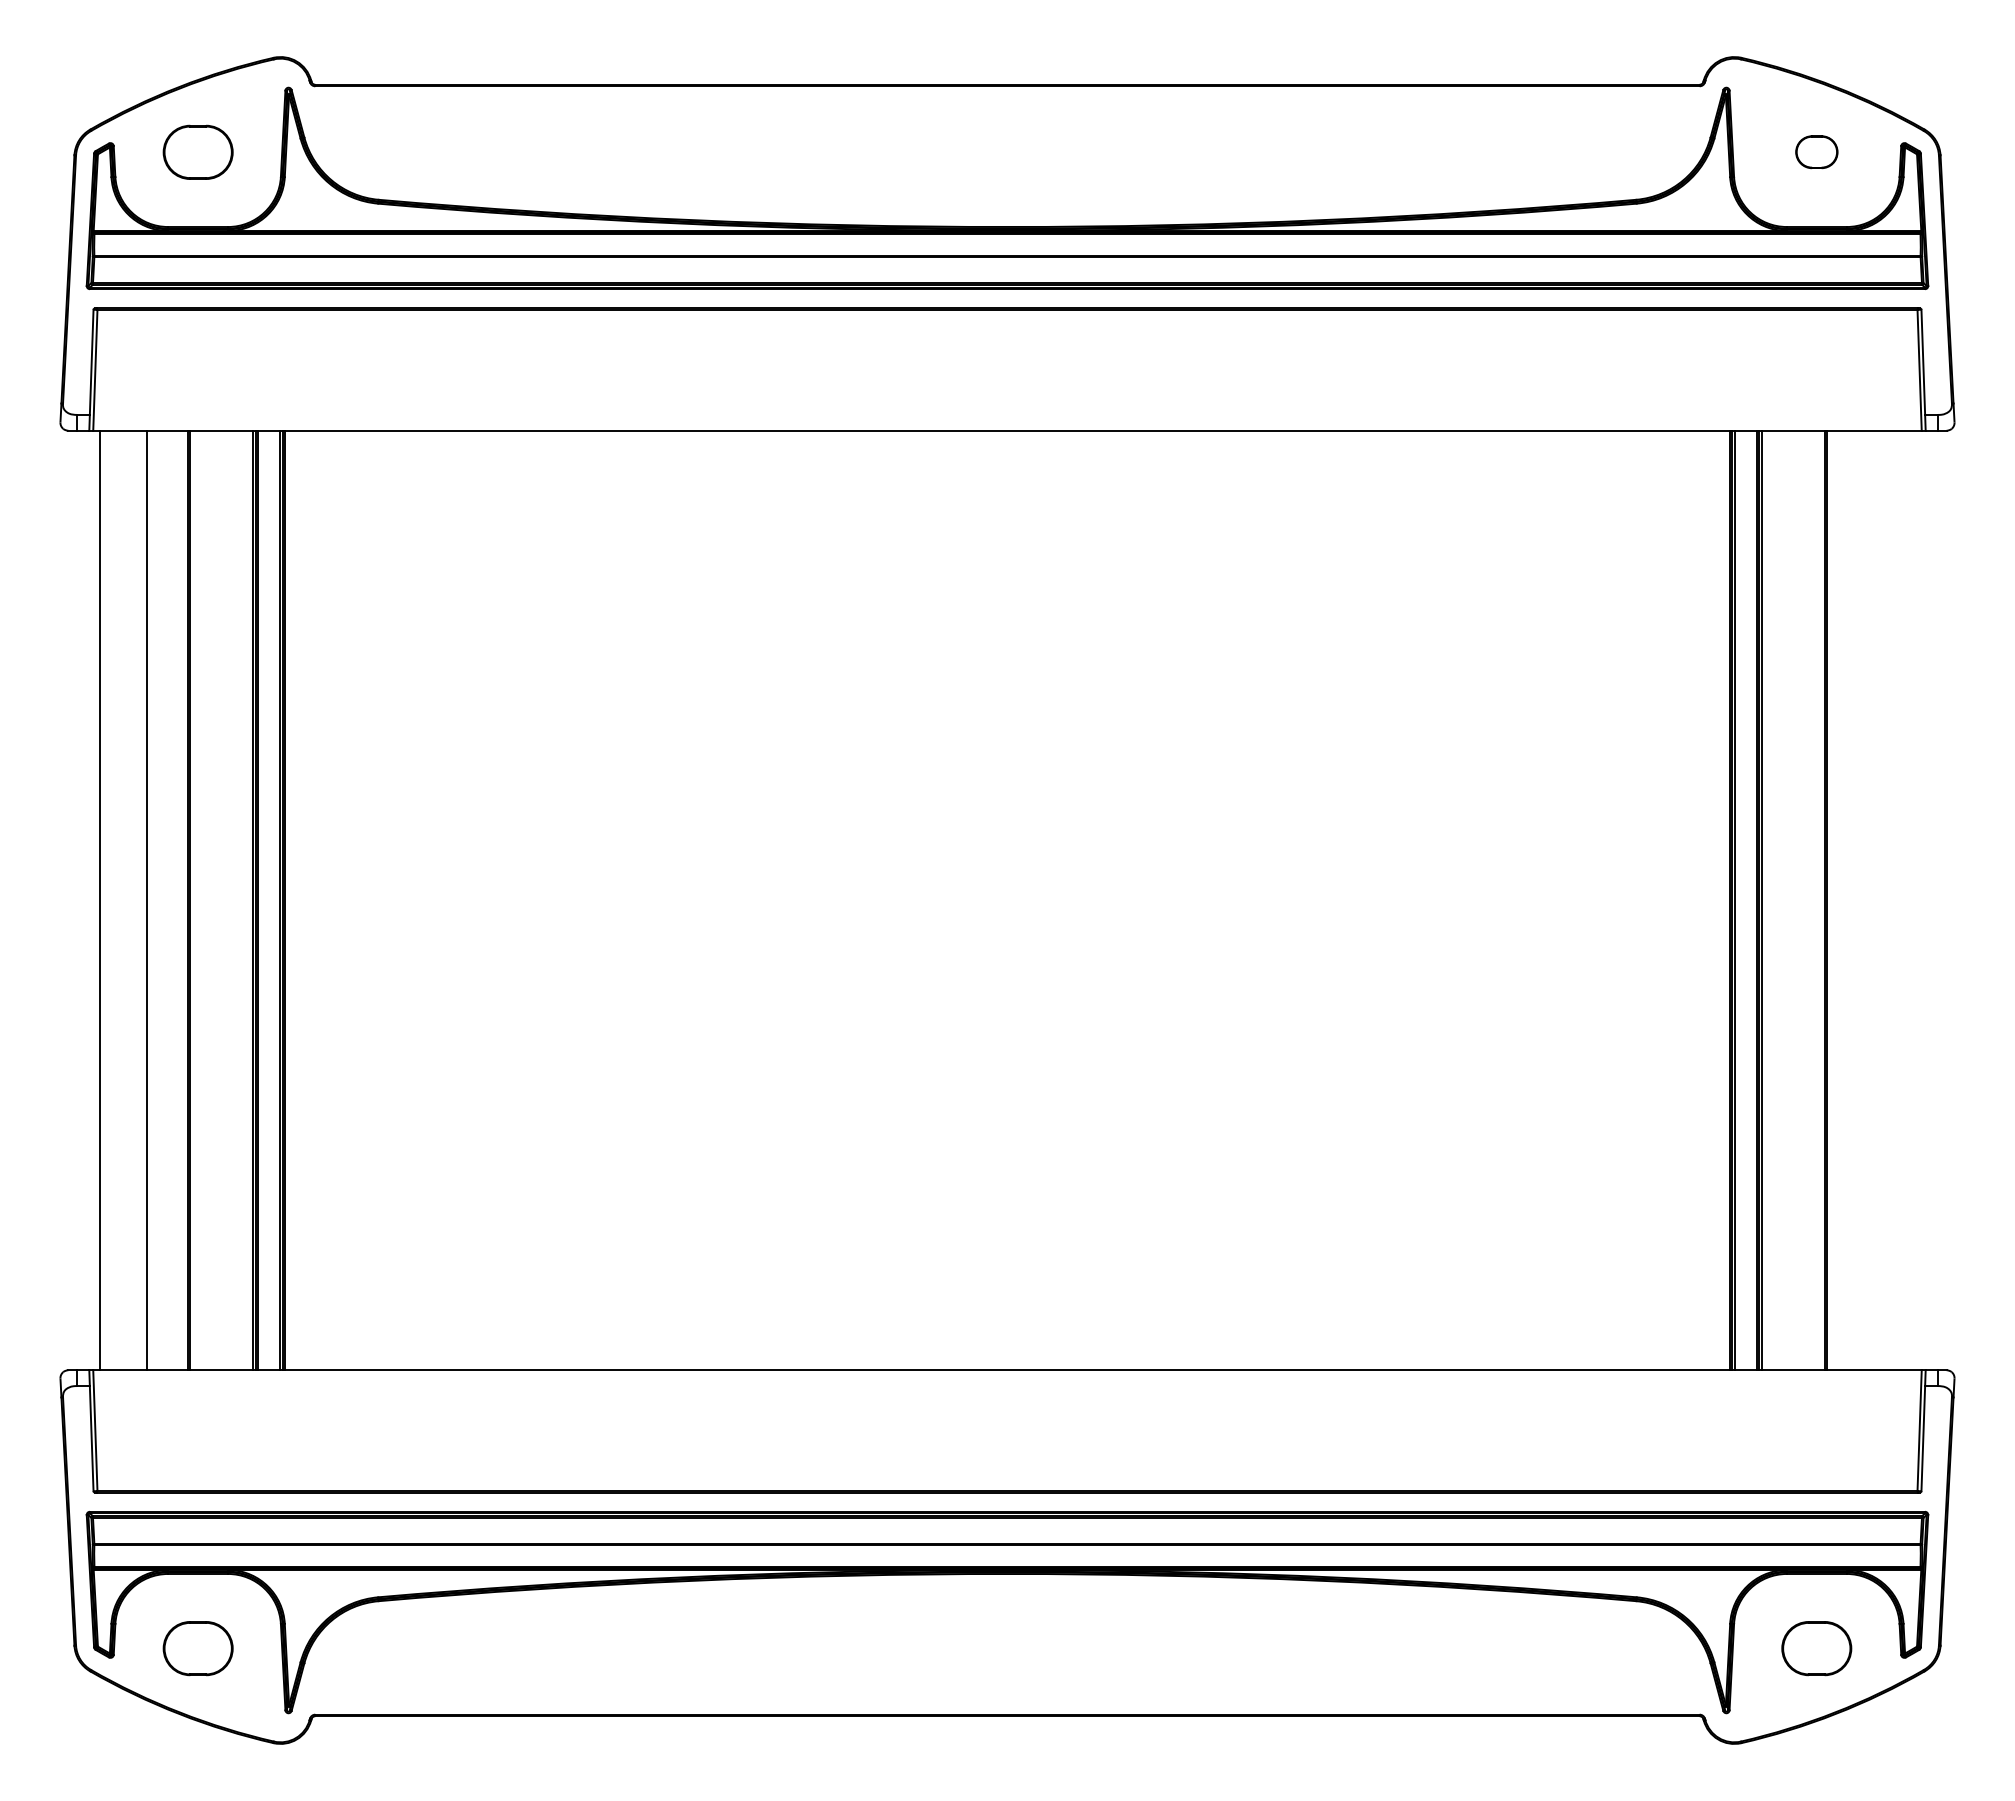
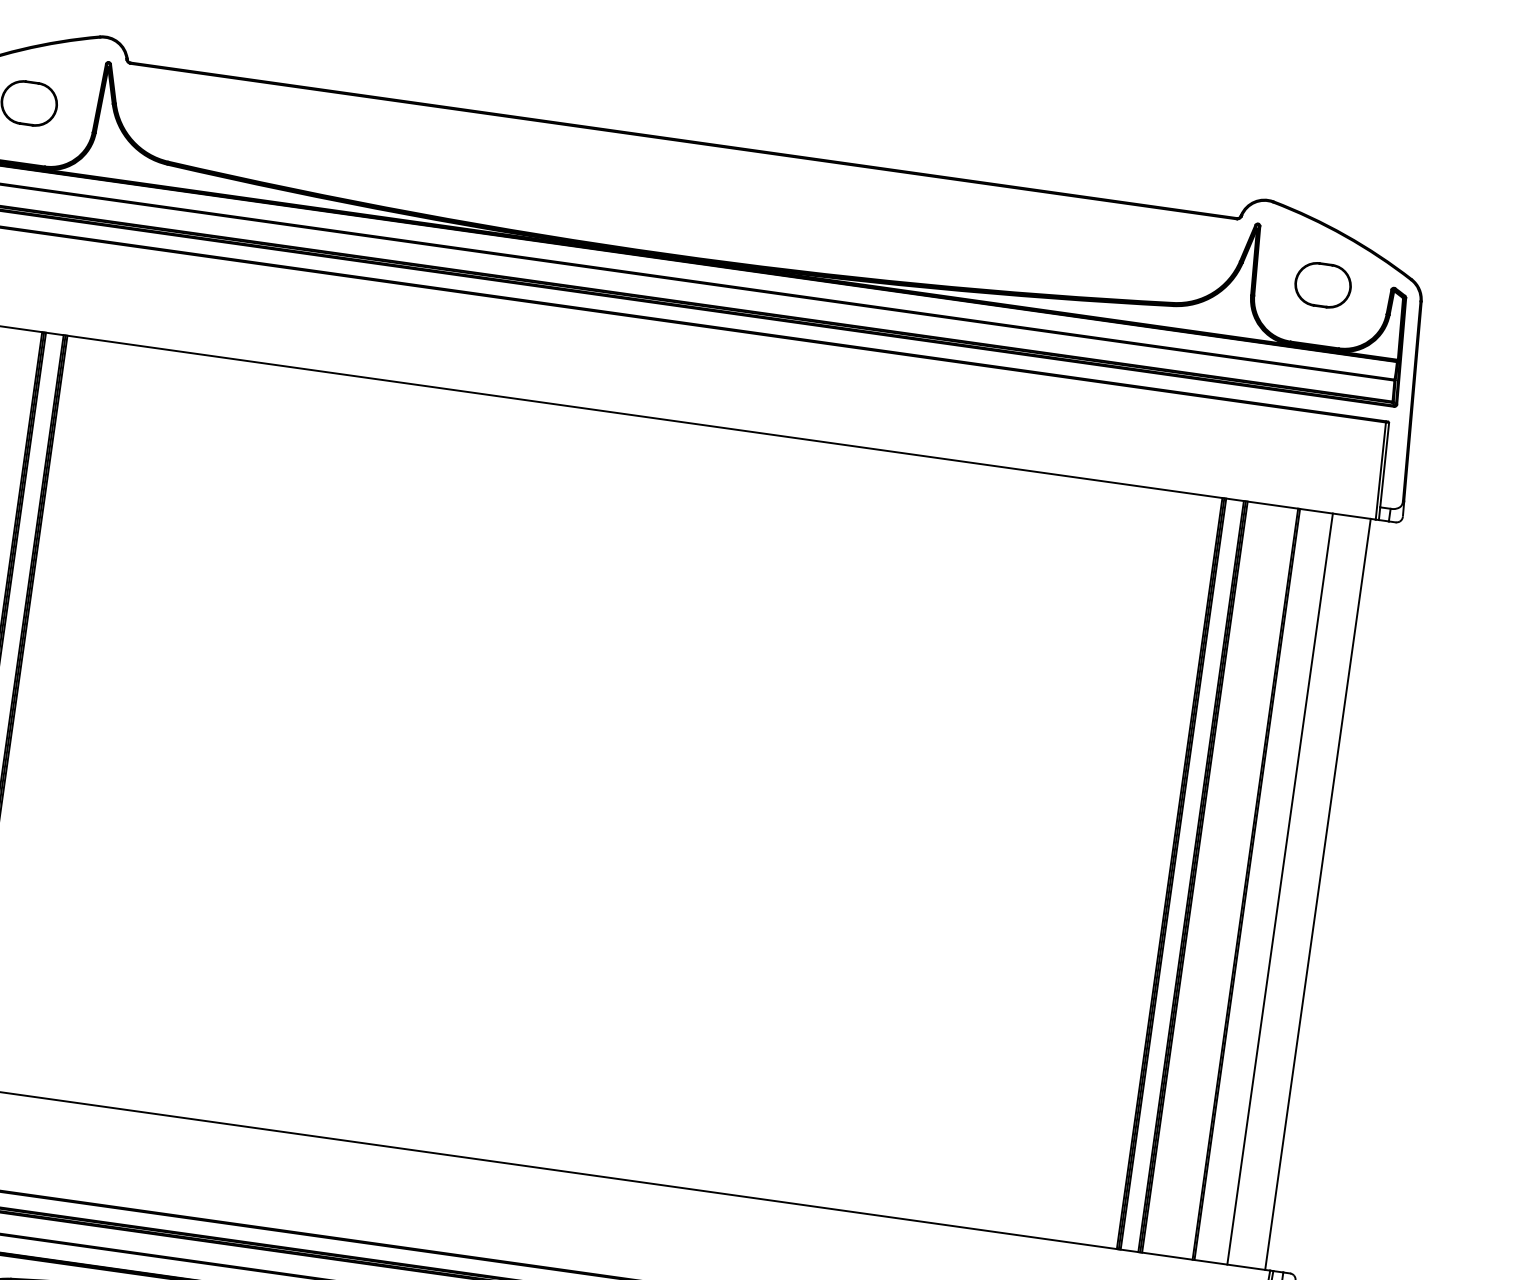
part: (1816, 151) -> (1322, 284), size x1.67
line: (1868, 900) -> (1280, 889), added
line: (1915, 900) -> (1317, 894), added

